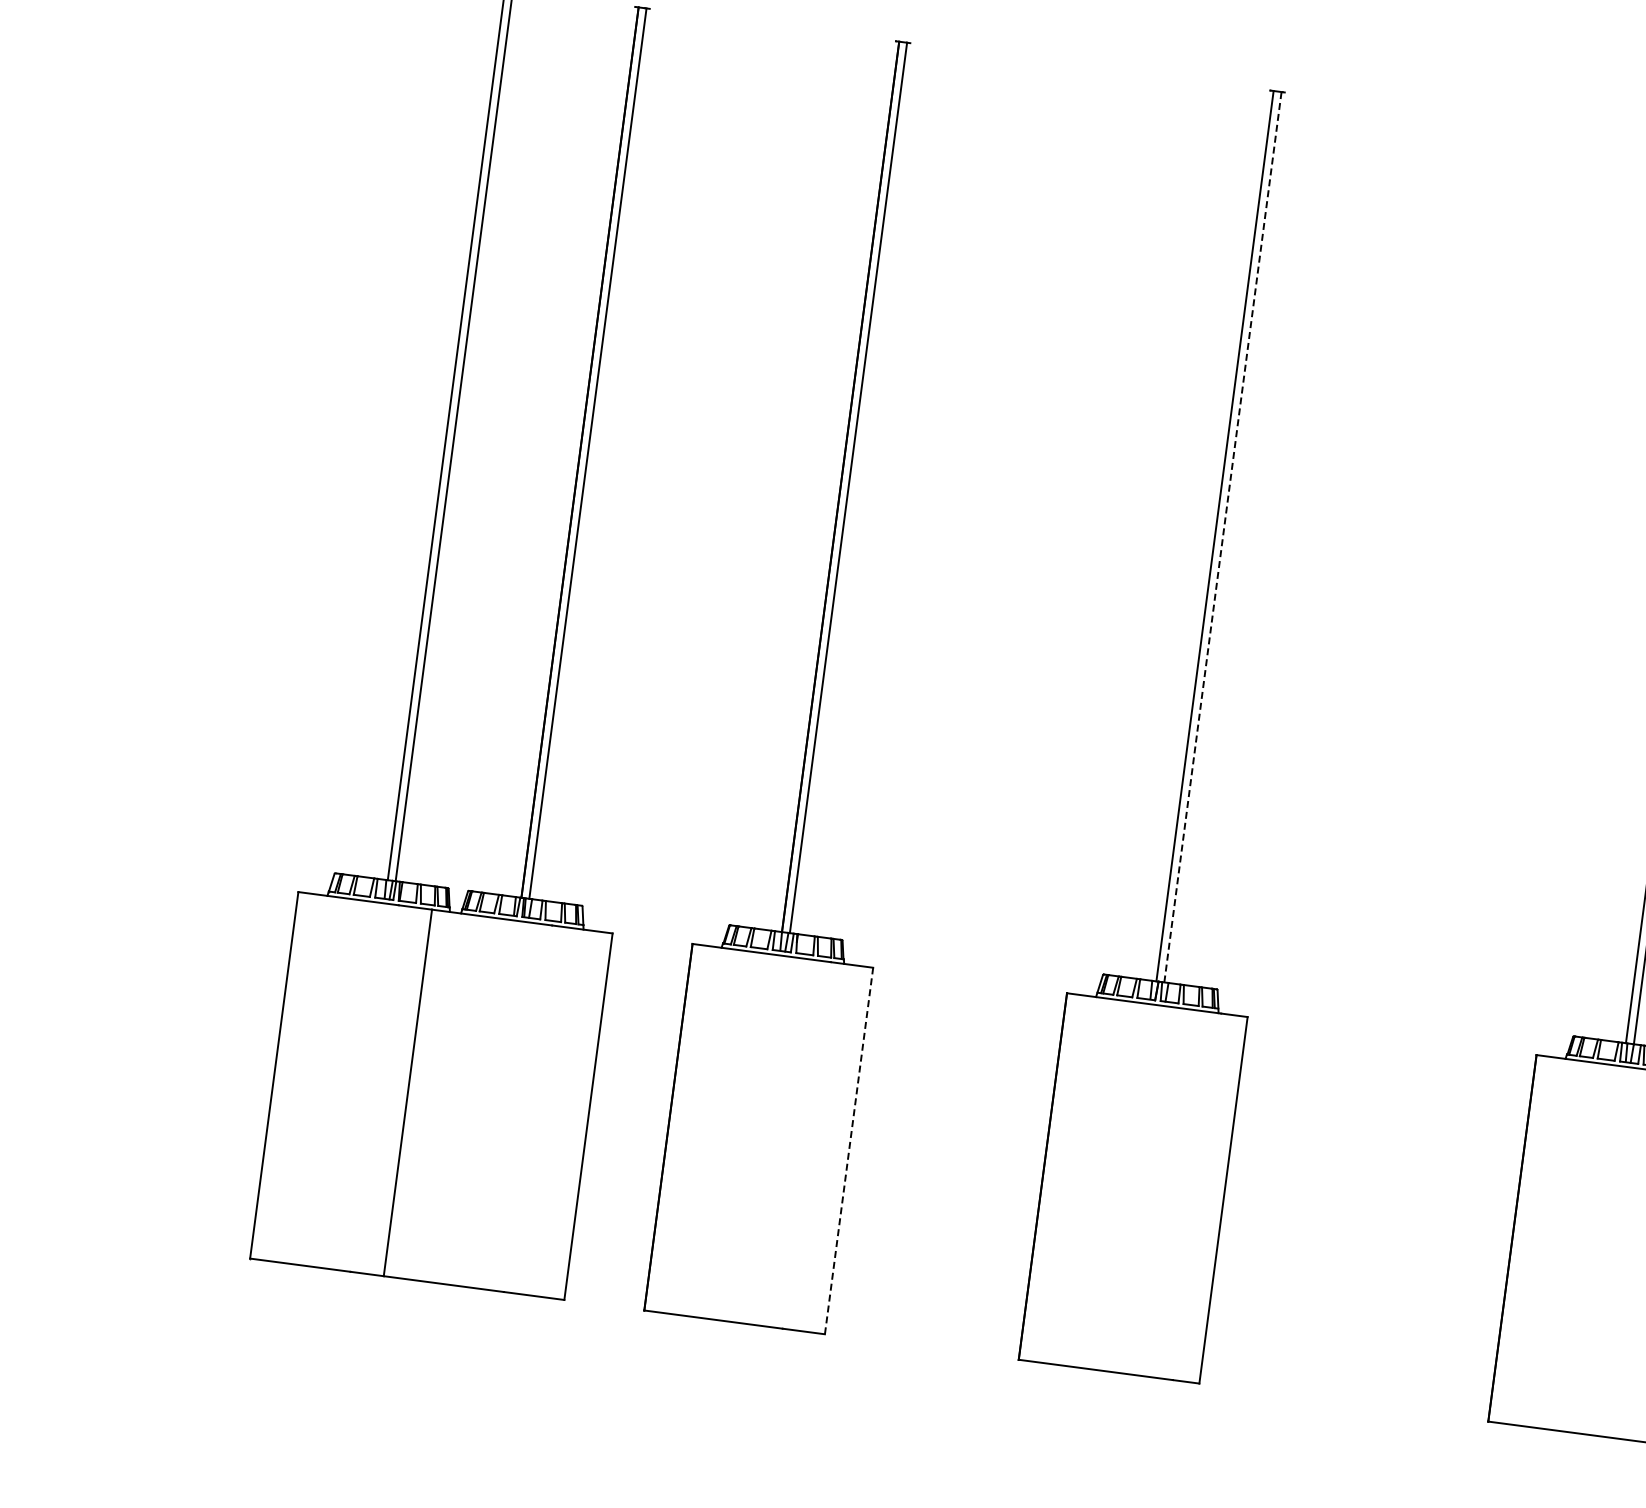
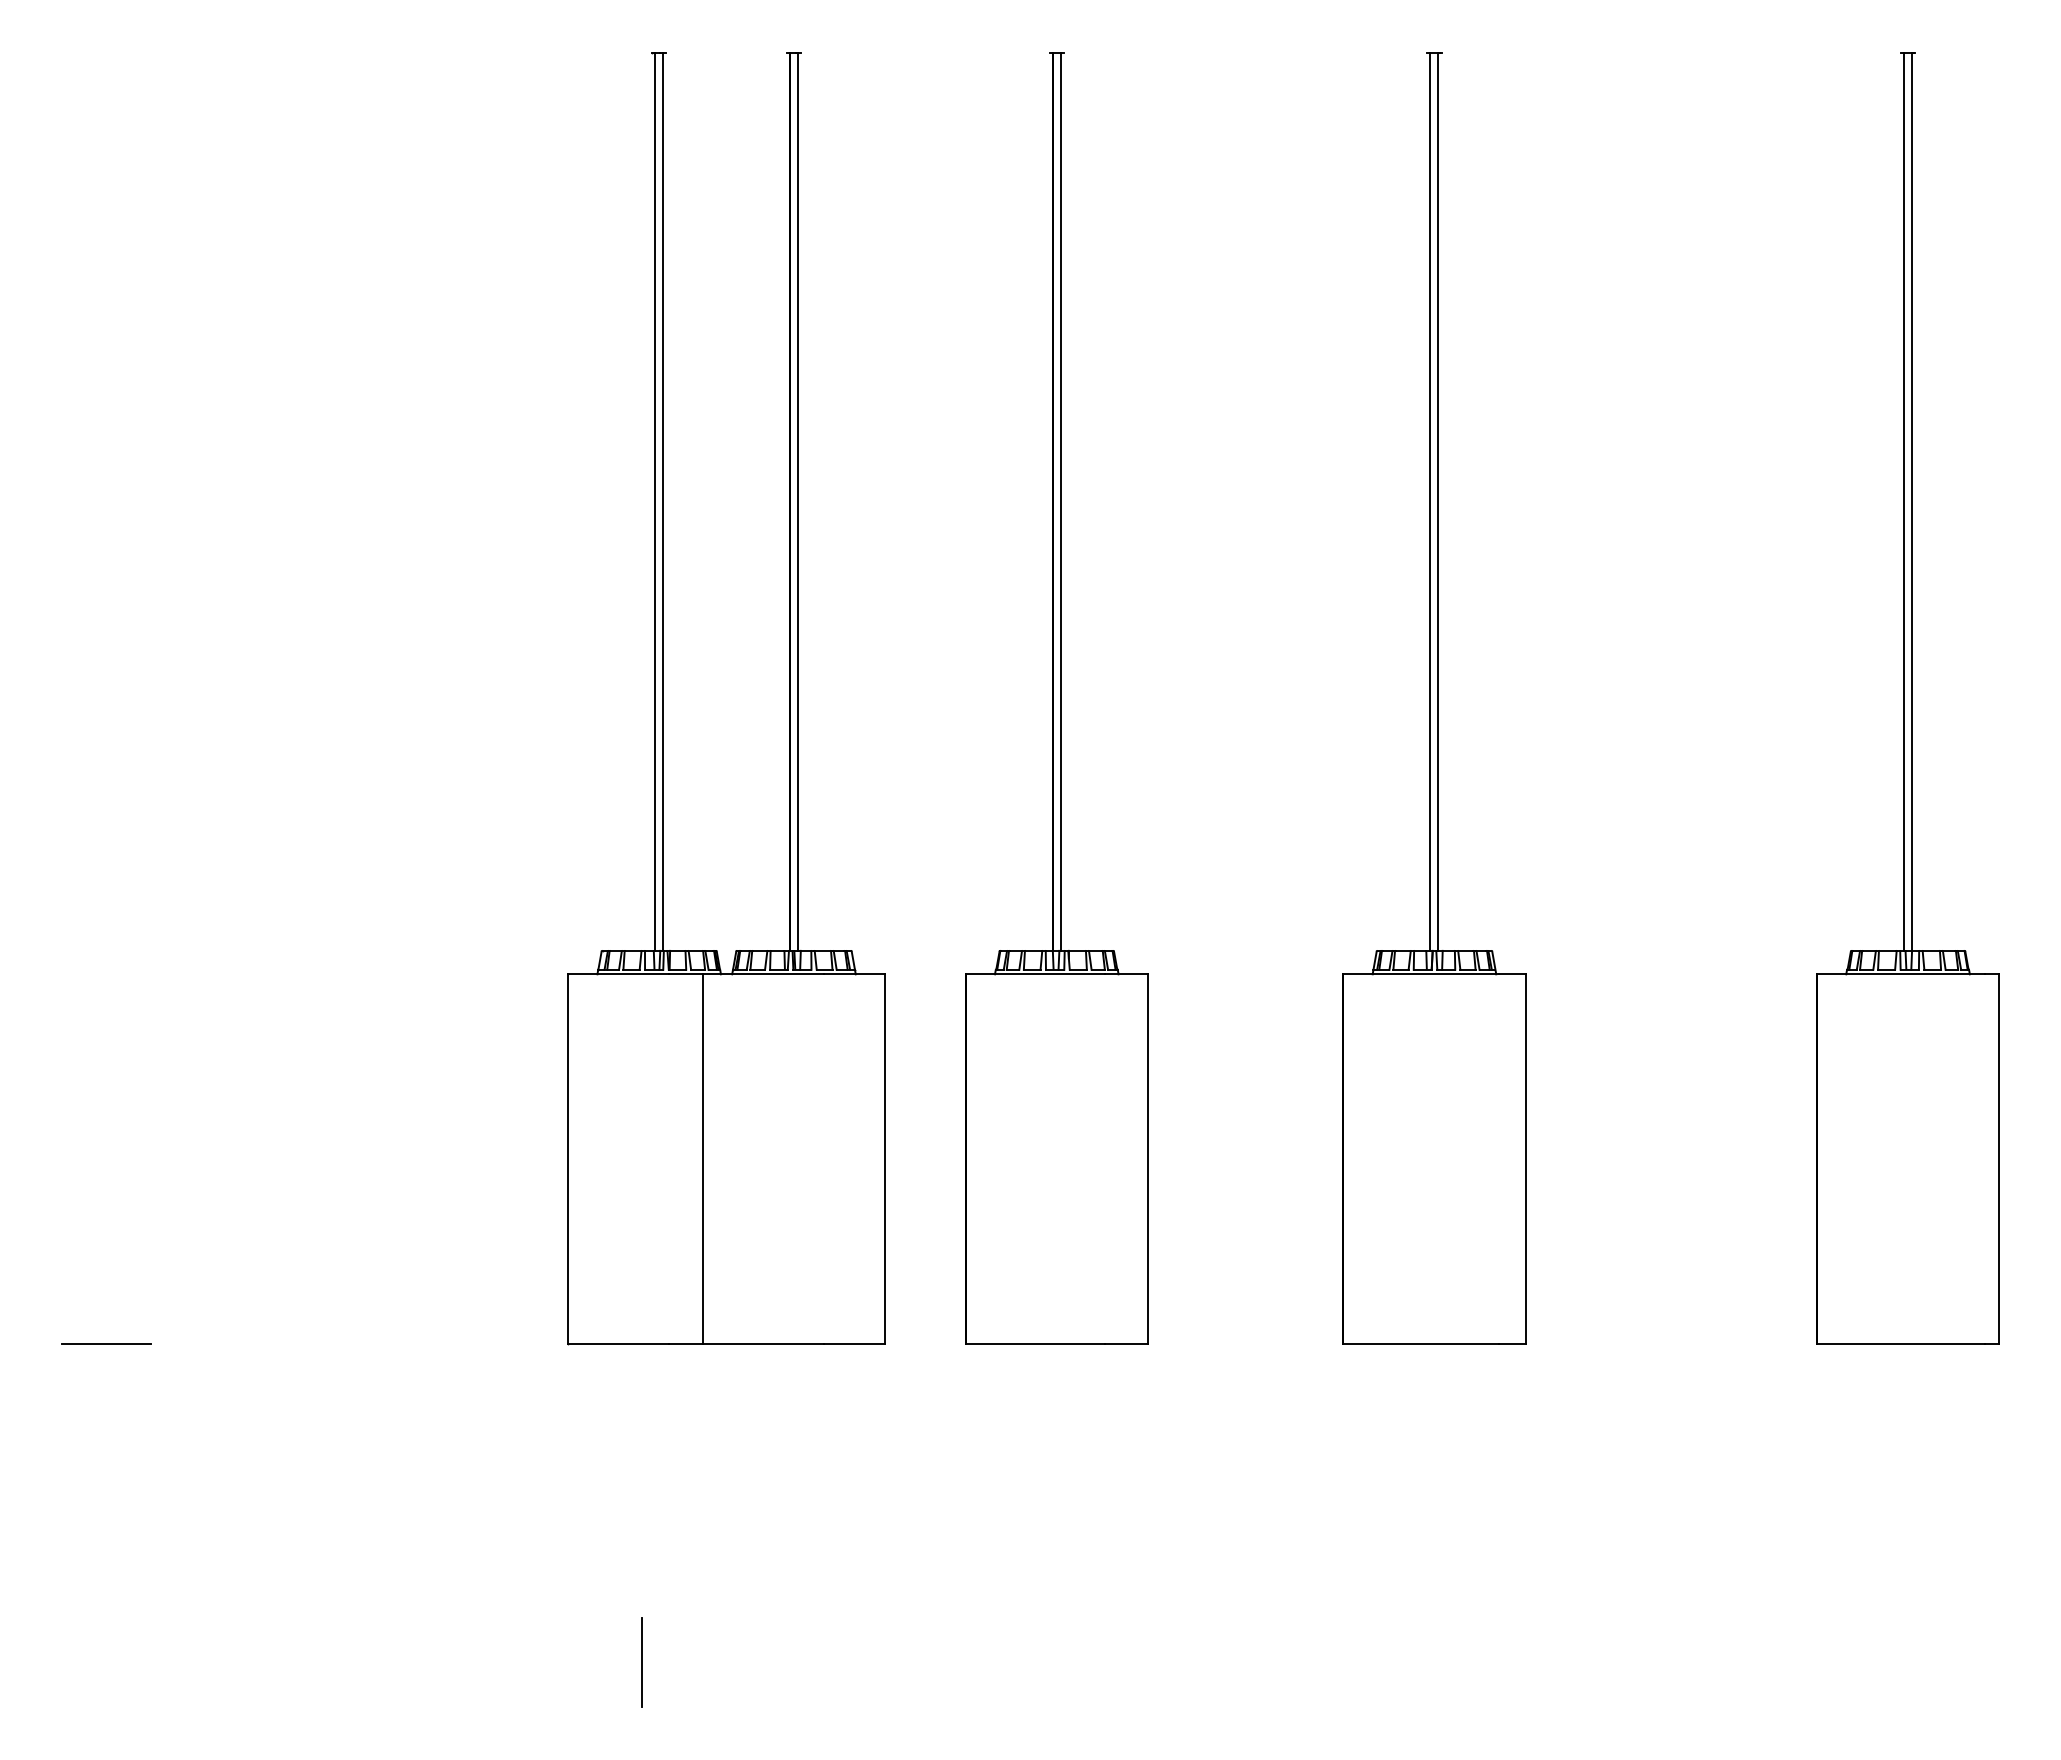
line: (1223, 536) -> (1438, 501), dashed -> solid
line: (848, 1151) -> (1147, 1159), dashed -> solid

